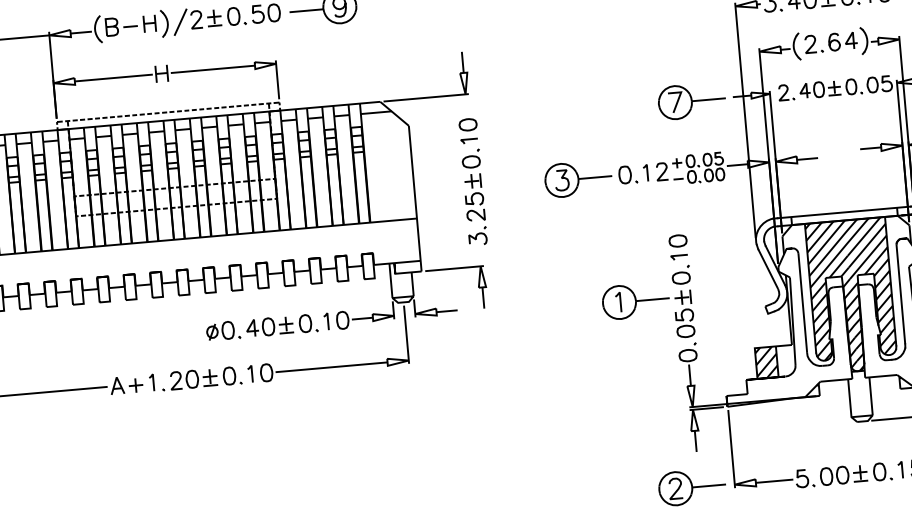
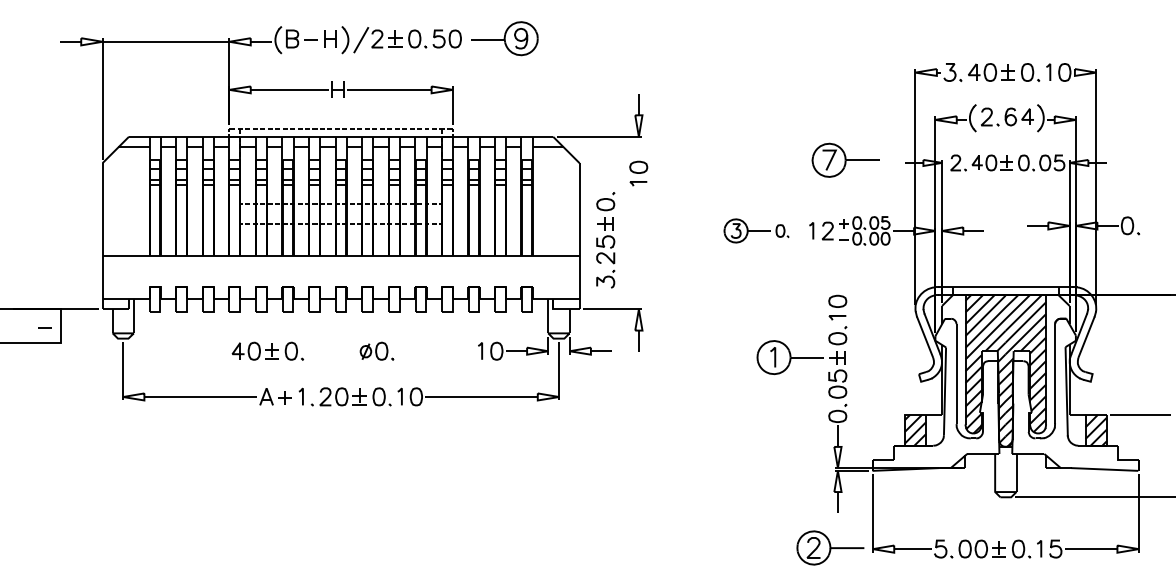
part: (691, 100) -> (845, 159), moved
part: (590, 177) -> (756, 230), size x0.7
part: (474, 197) -> (605, 240), moved
part: (281, 324) -> (267, 350), moved

